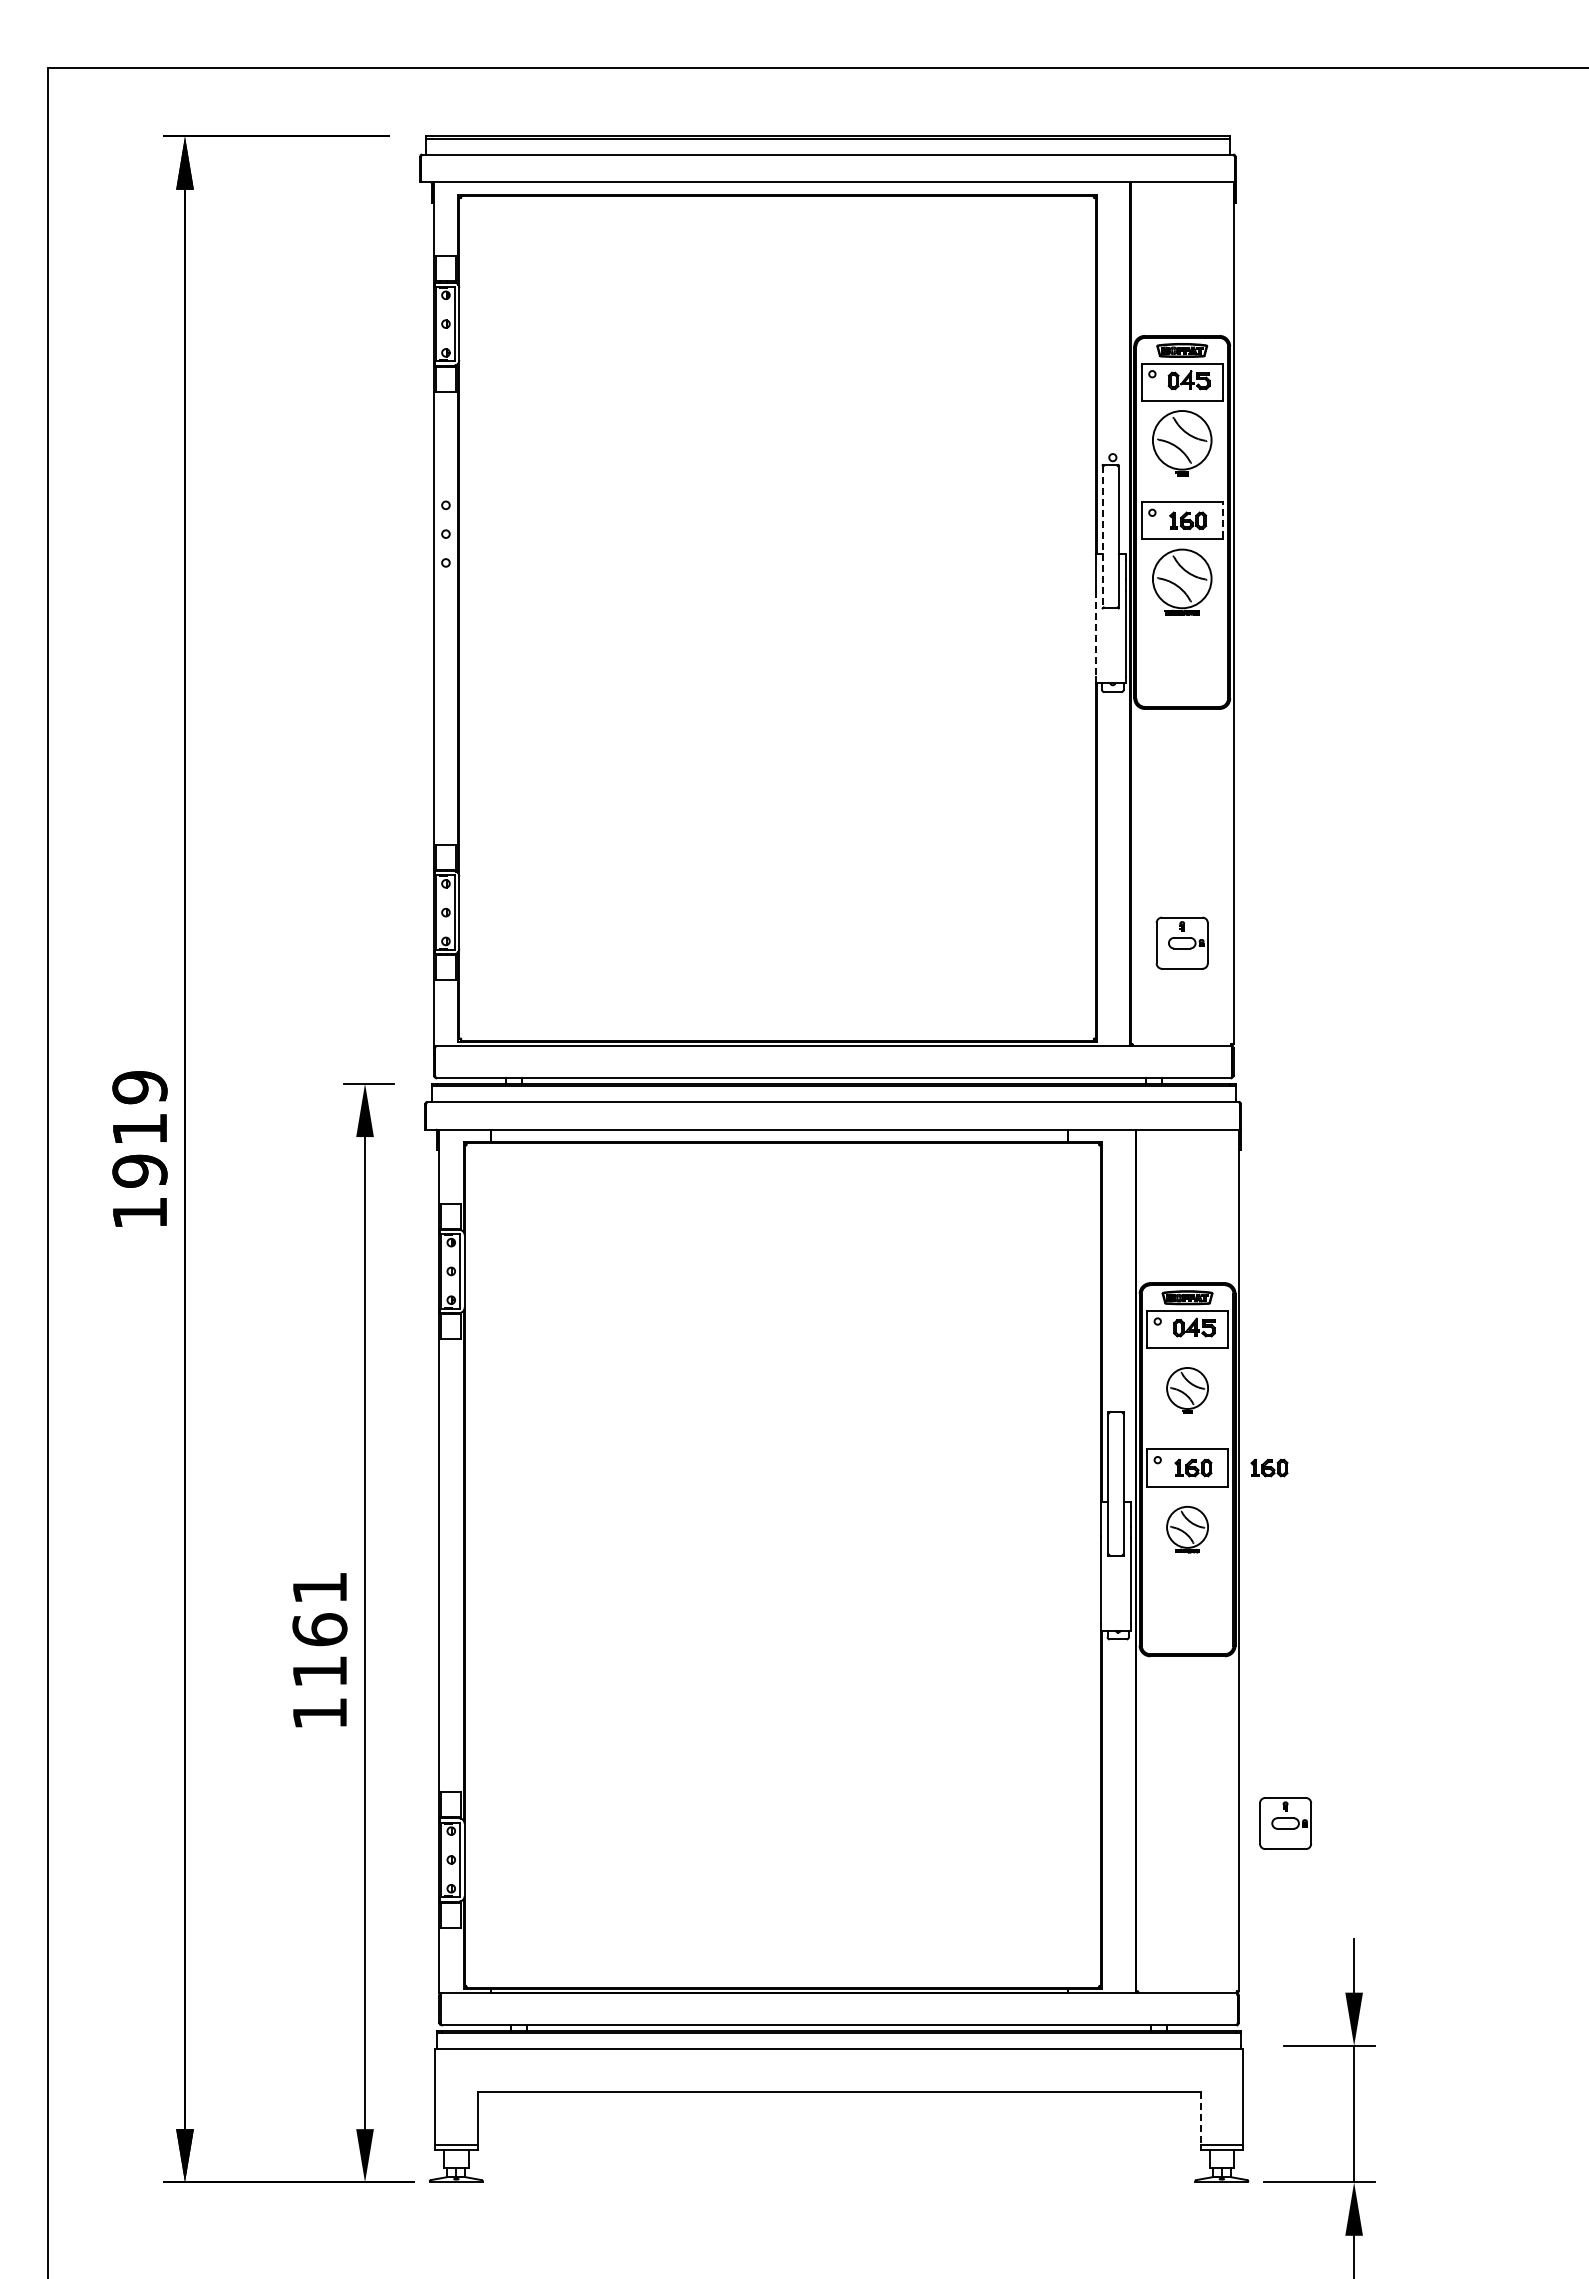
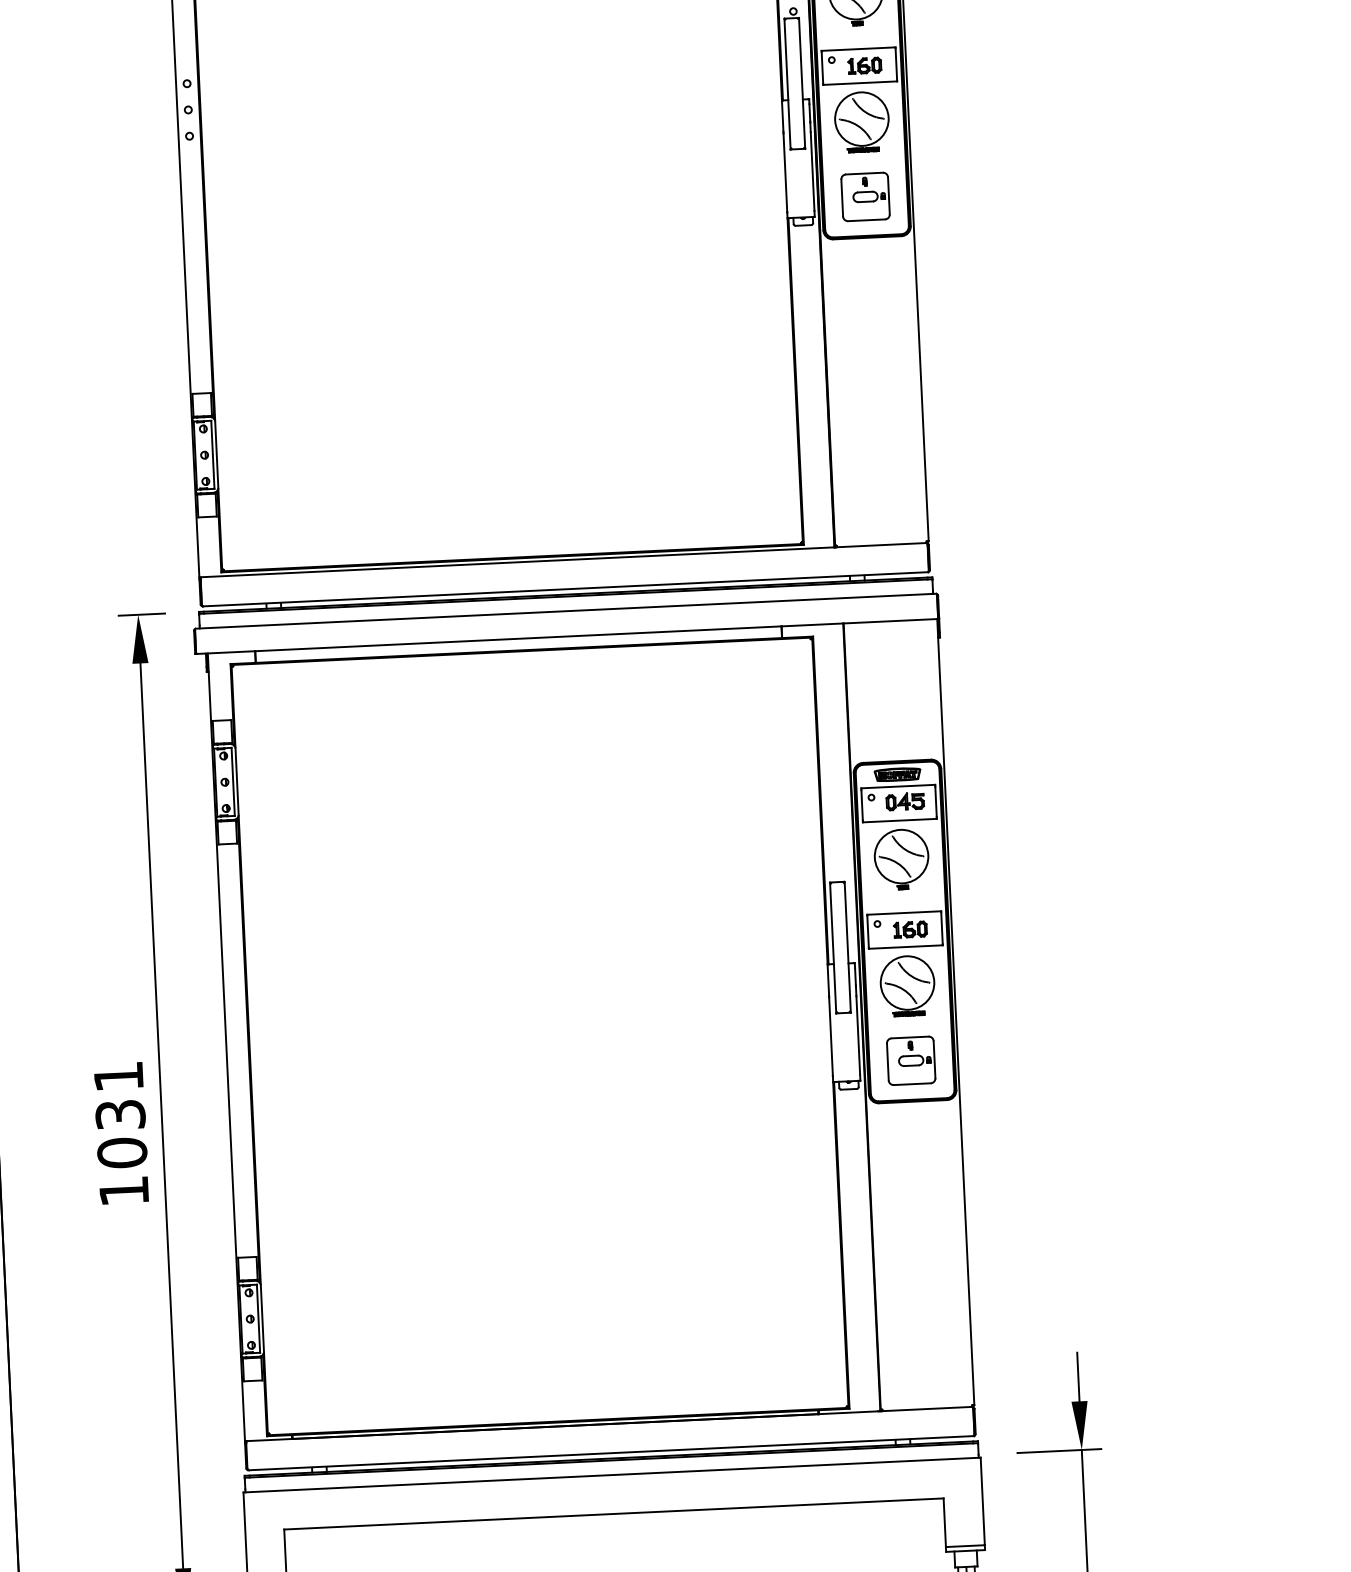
line: (1222, 520) -> (896, 64), dashed -> solid
line: (1102, 537) -> (787, 84), dashed -> solid
line: (1095, 634) -> (785, 173), dashed -> solid
part: (1181, 942) -> (864, 196), moved
part: (1187, 1390) -> (901, 859), size x1.43
part: (1269, 1467) -> (979, 925), removed
part: (1187, 1529) -> (907, 986), size x1.43
text: (319, 1650) -> (121, 1133), 1161 -> 1031
part: (1285, 1823) -> (911, 1060), moved
line: (1200, 2118) -> (944, 1522), dashed -> solid

